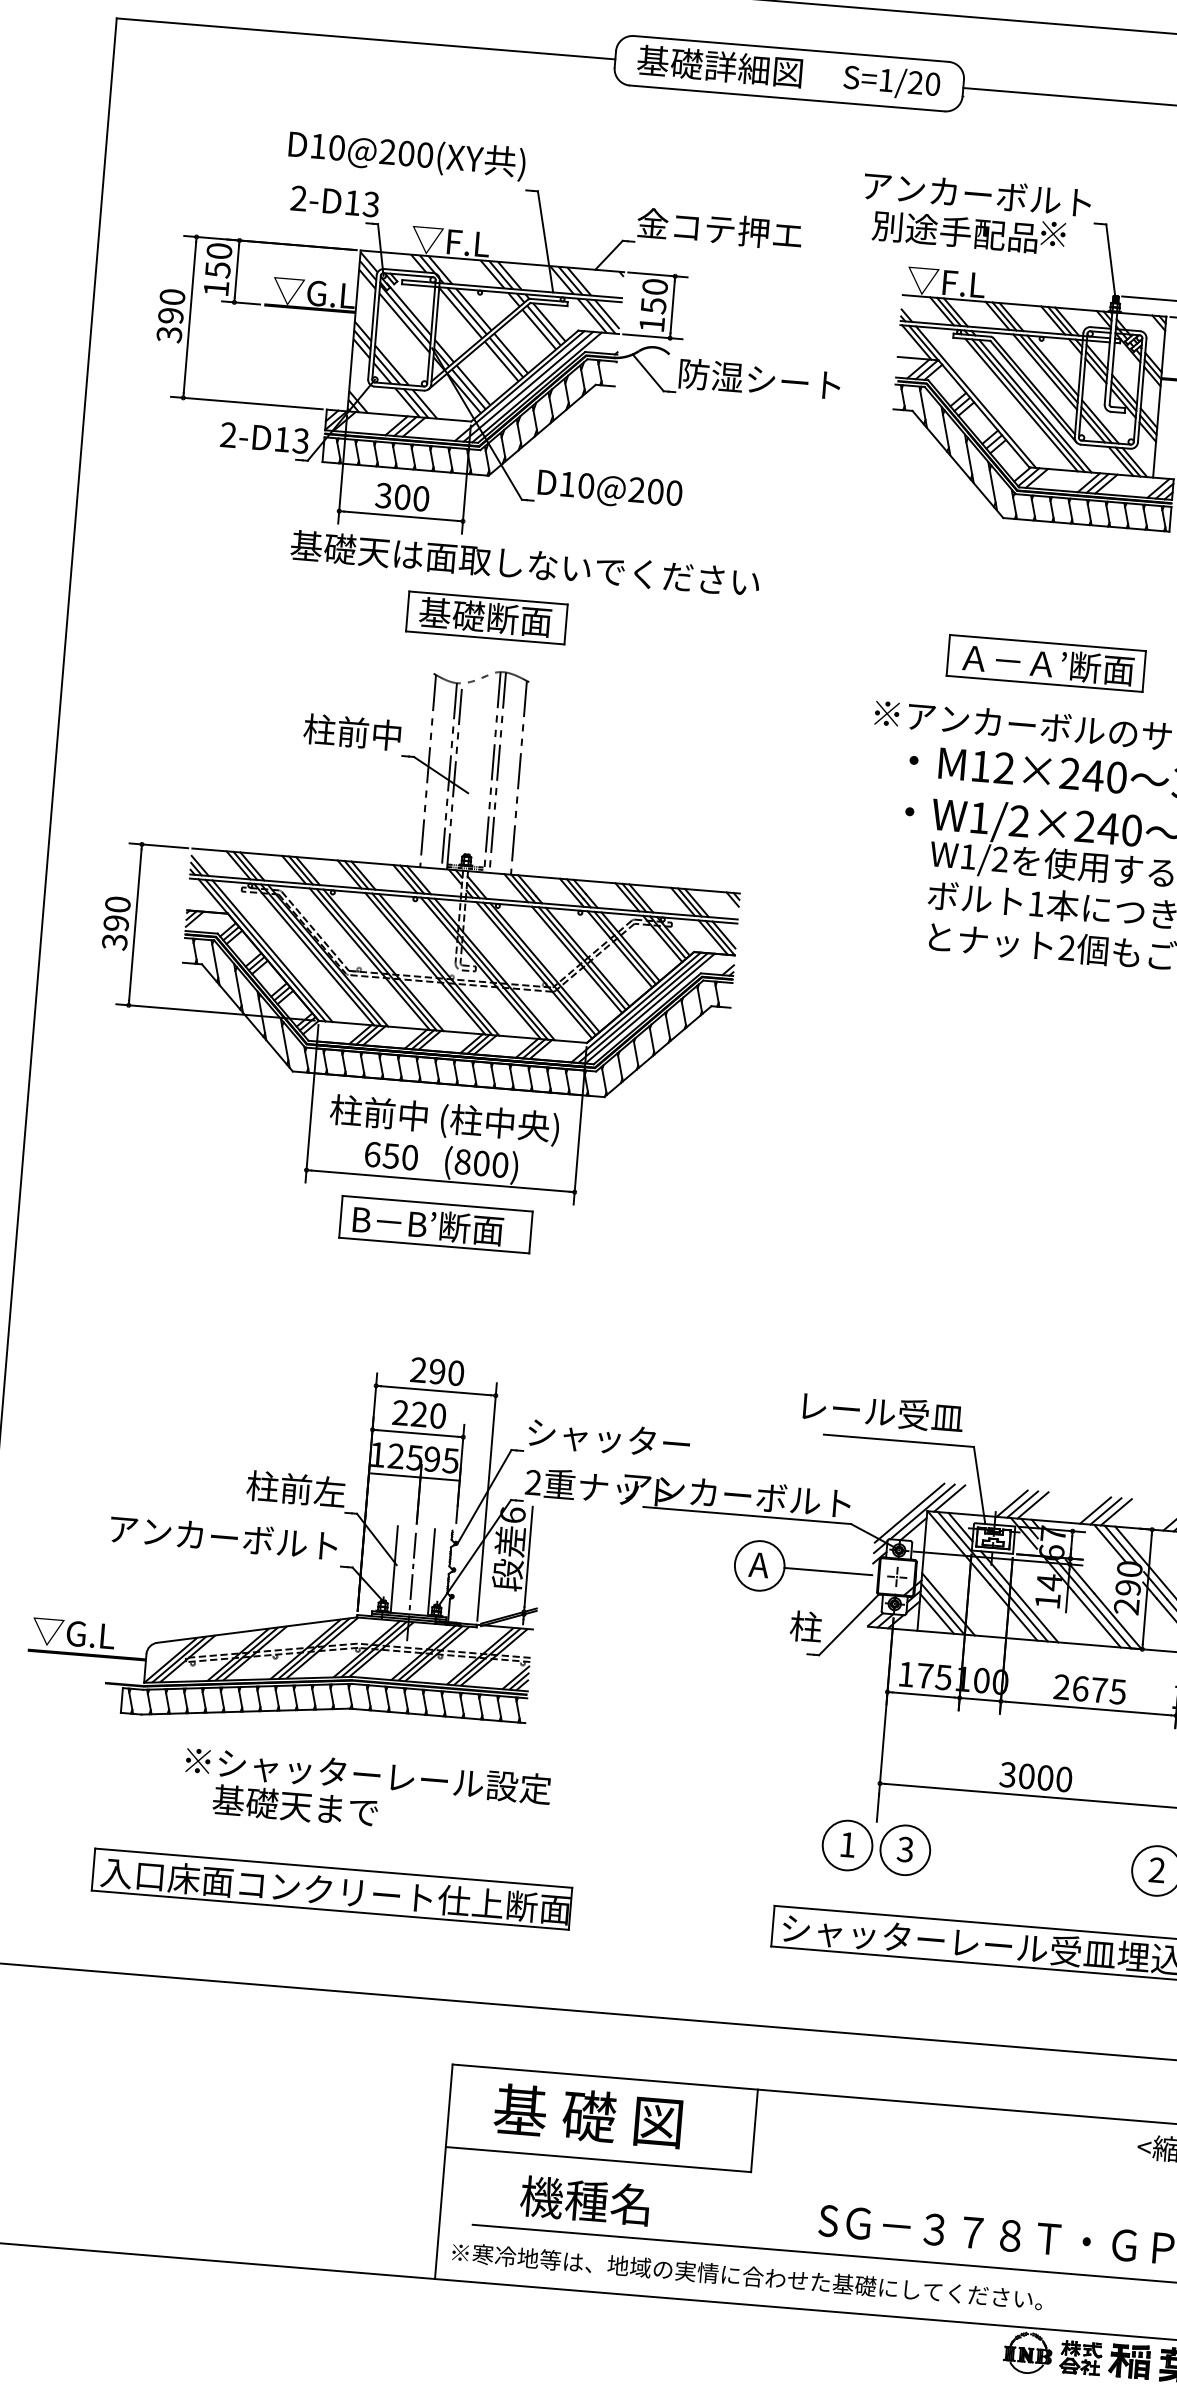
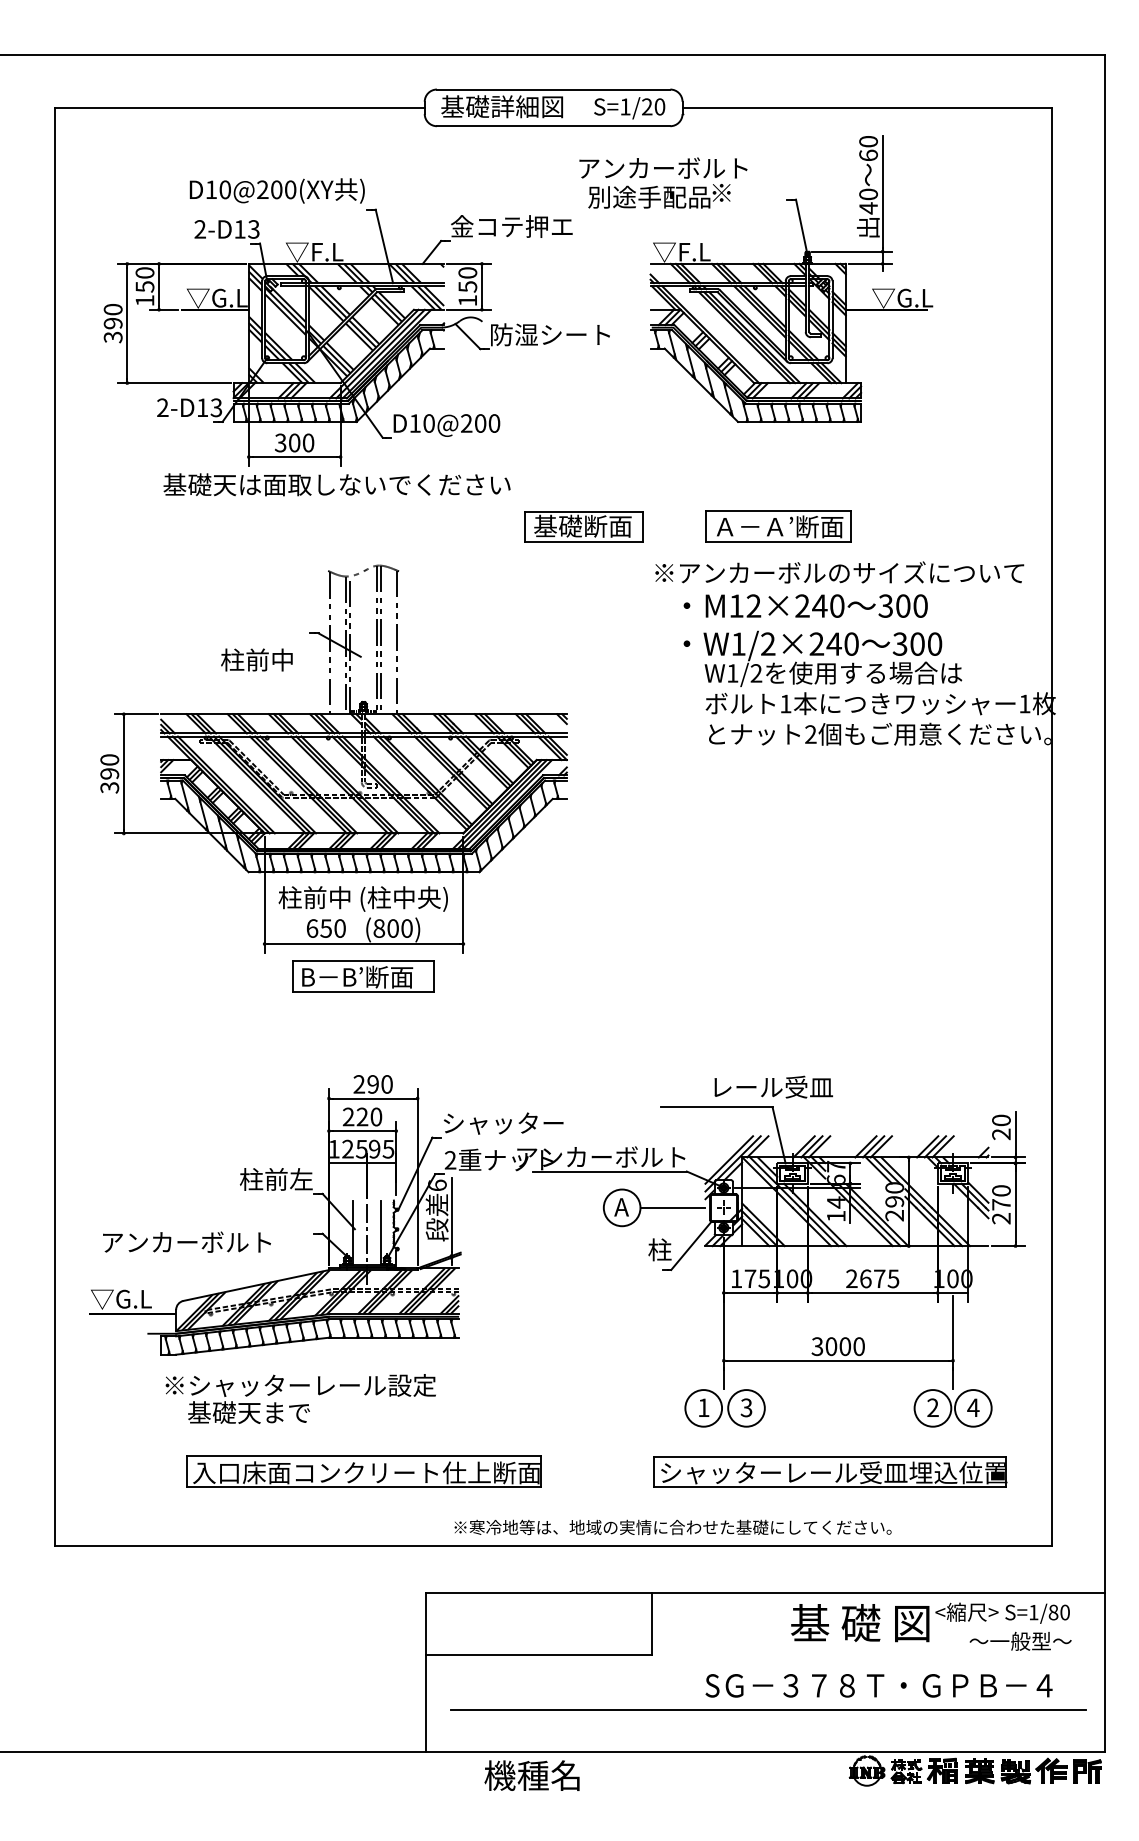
text: (976, 213) -> (663, 182), moved
text: (524, 563) -> (336, 484), moved
part: (486, 617) -> (583, 526), moved
text: (351, 731) -> (256, 659), moved
text: (882, 1411) -> (773, 1086), moved
text: (223, 1536) -> (186, 1241), moved
text: (366, 1792) -> (300, 1398), moved
part: (331, 1888) -> (363, 1471), moved
text: (588, 2116) -> (860, 1623), moved
text: (584, 2200) -> (531, 1775), moved
text: (746, 2276) -> (672, 1527), moved

